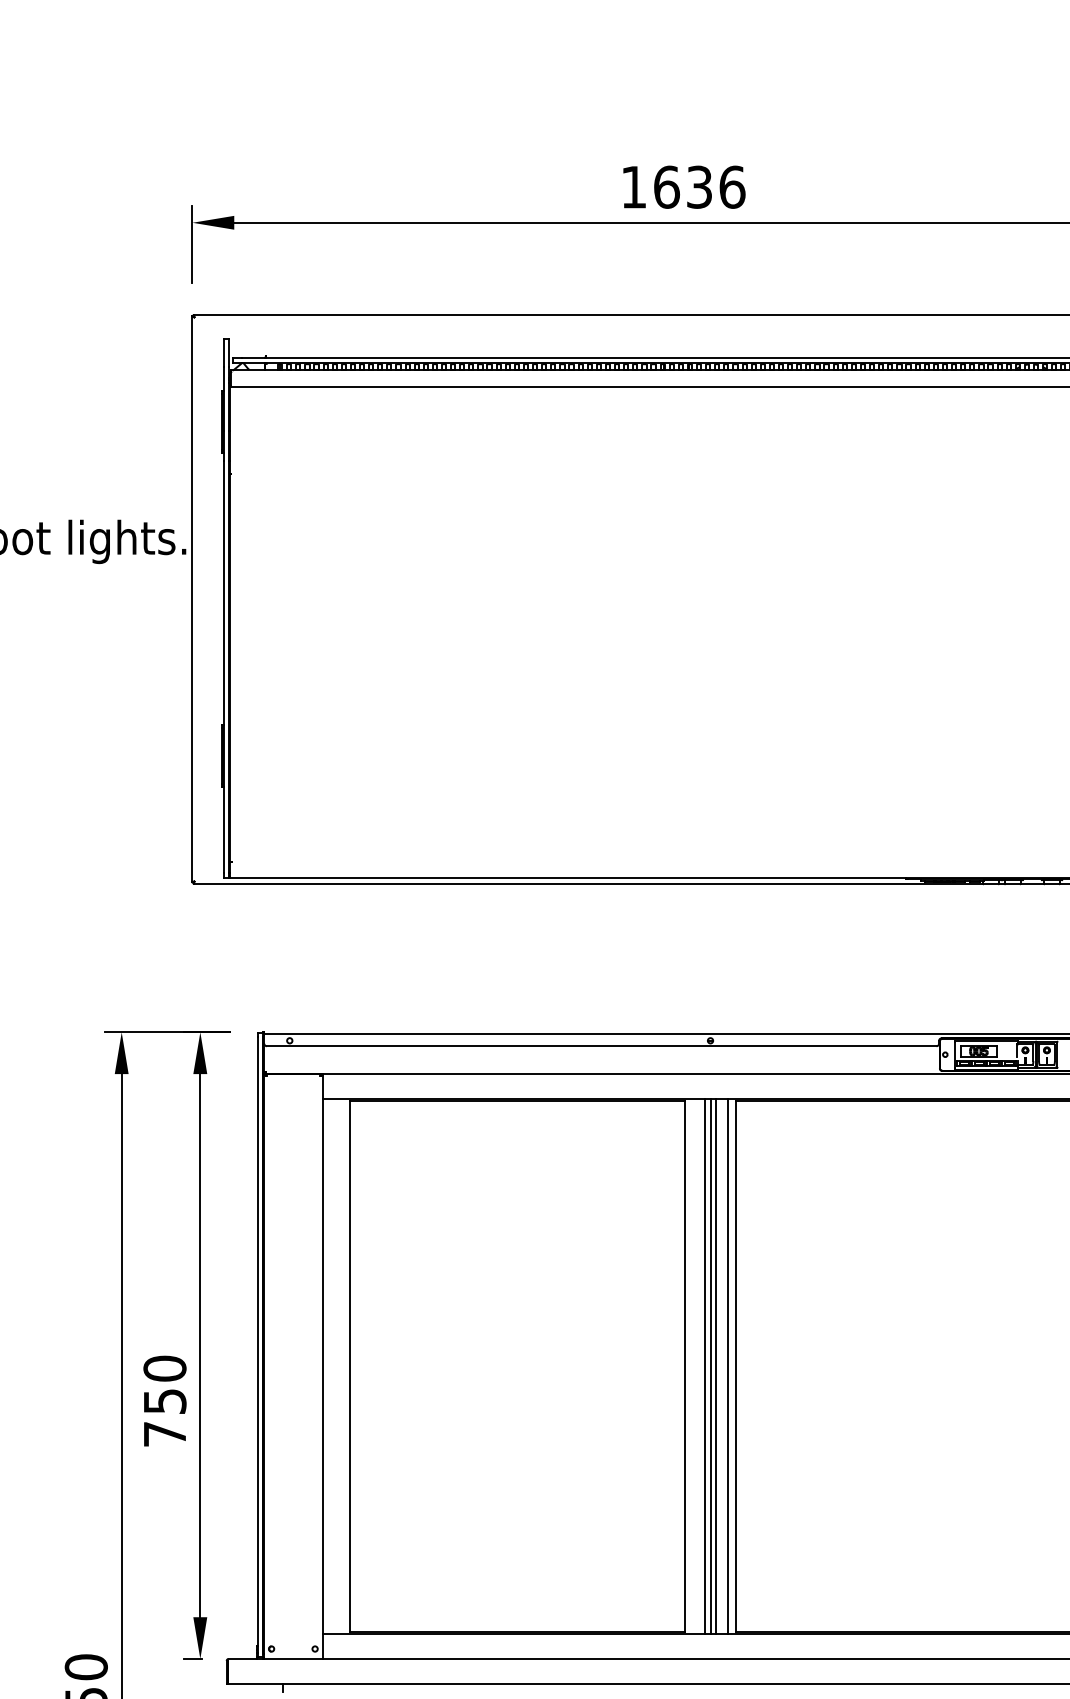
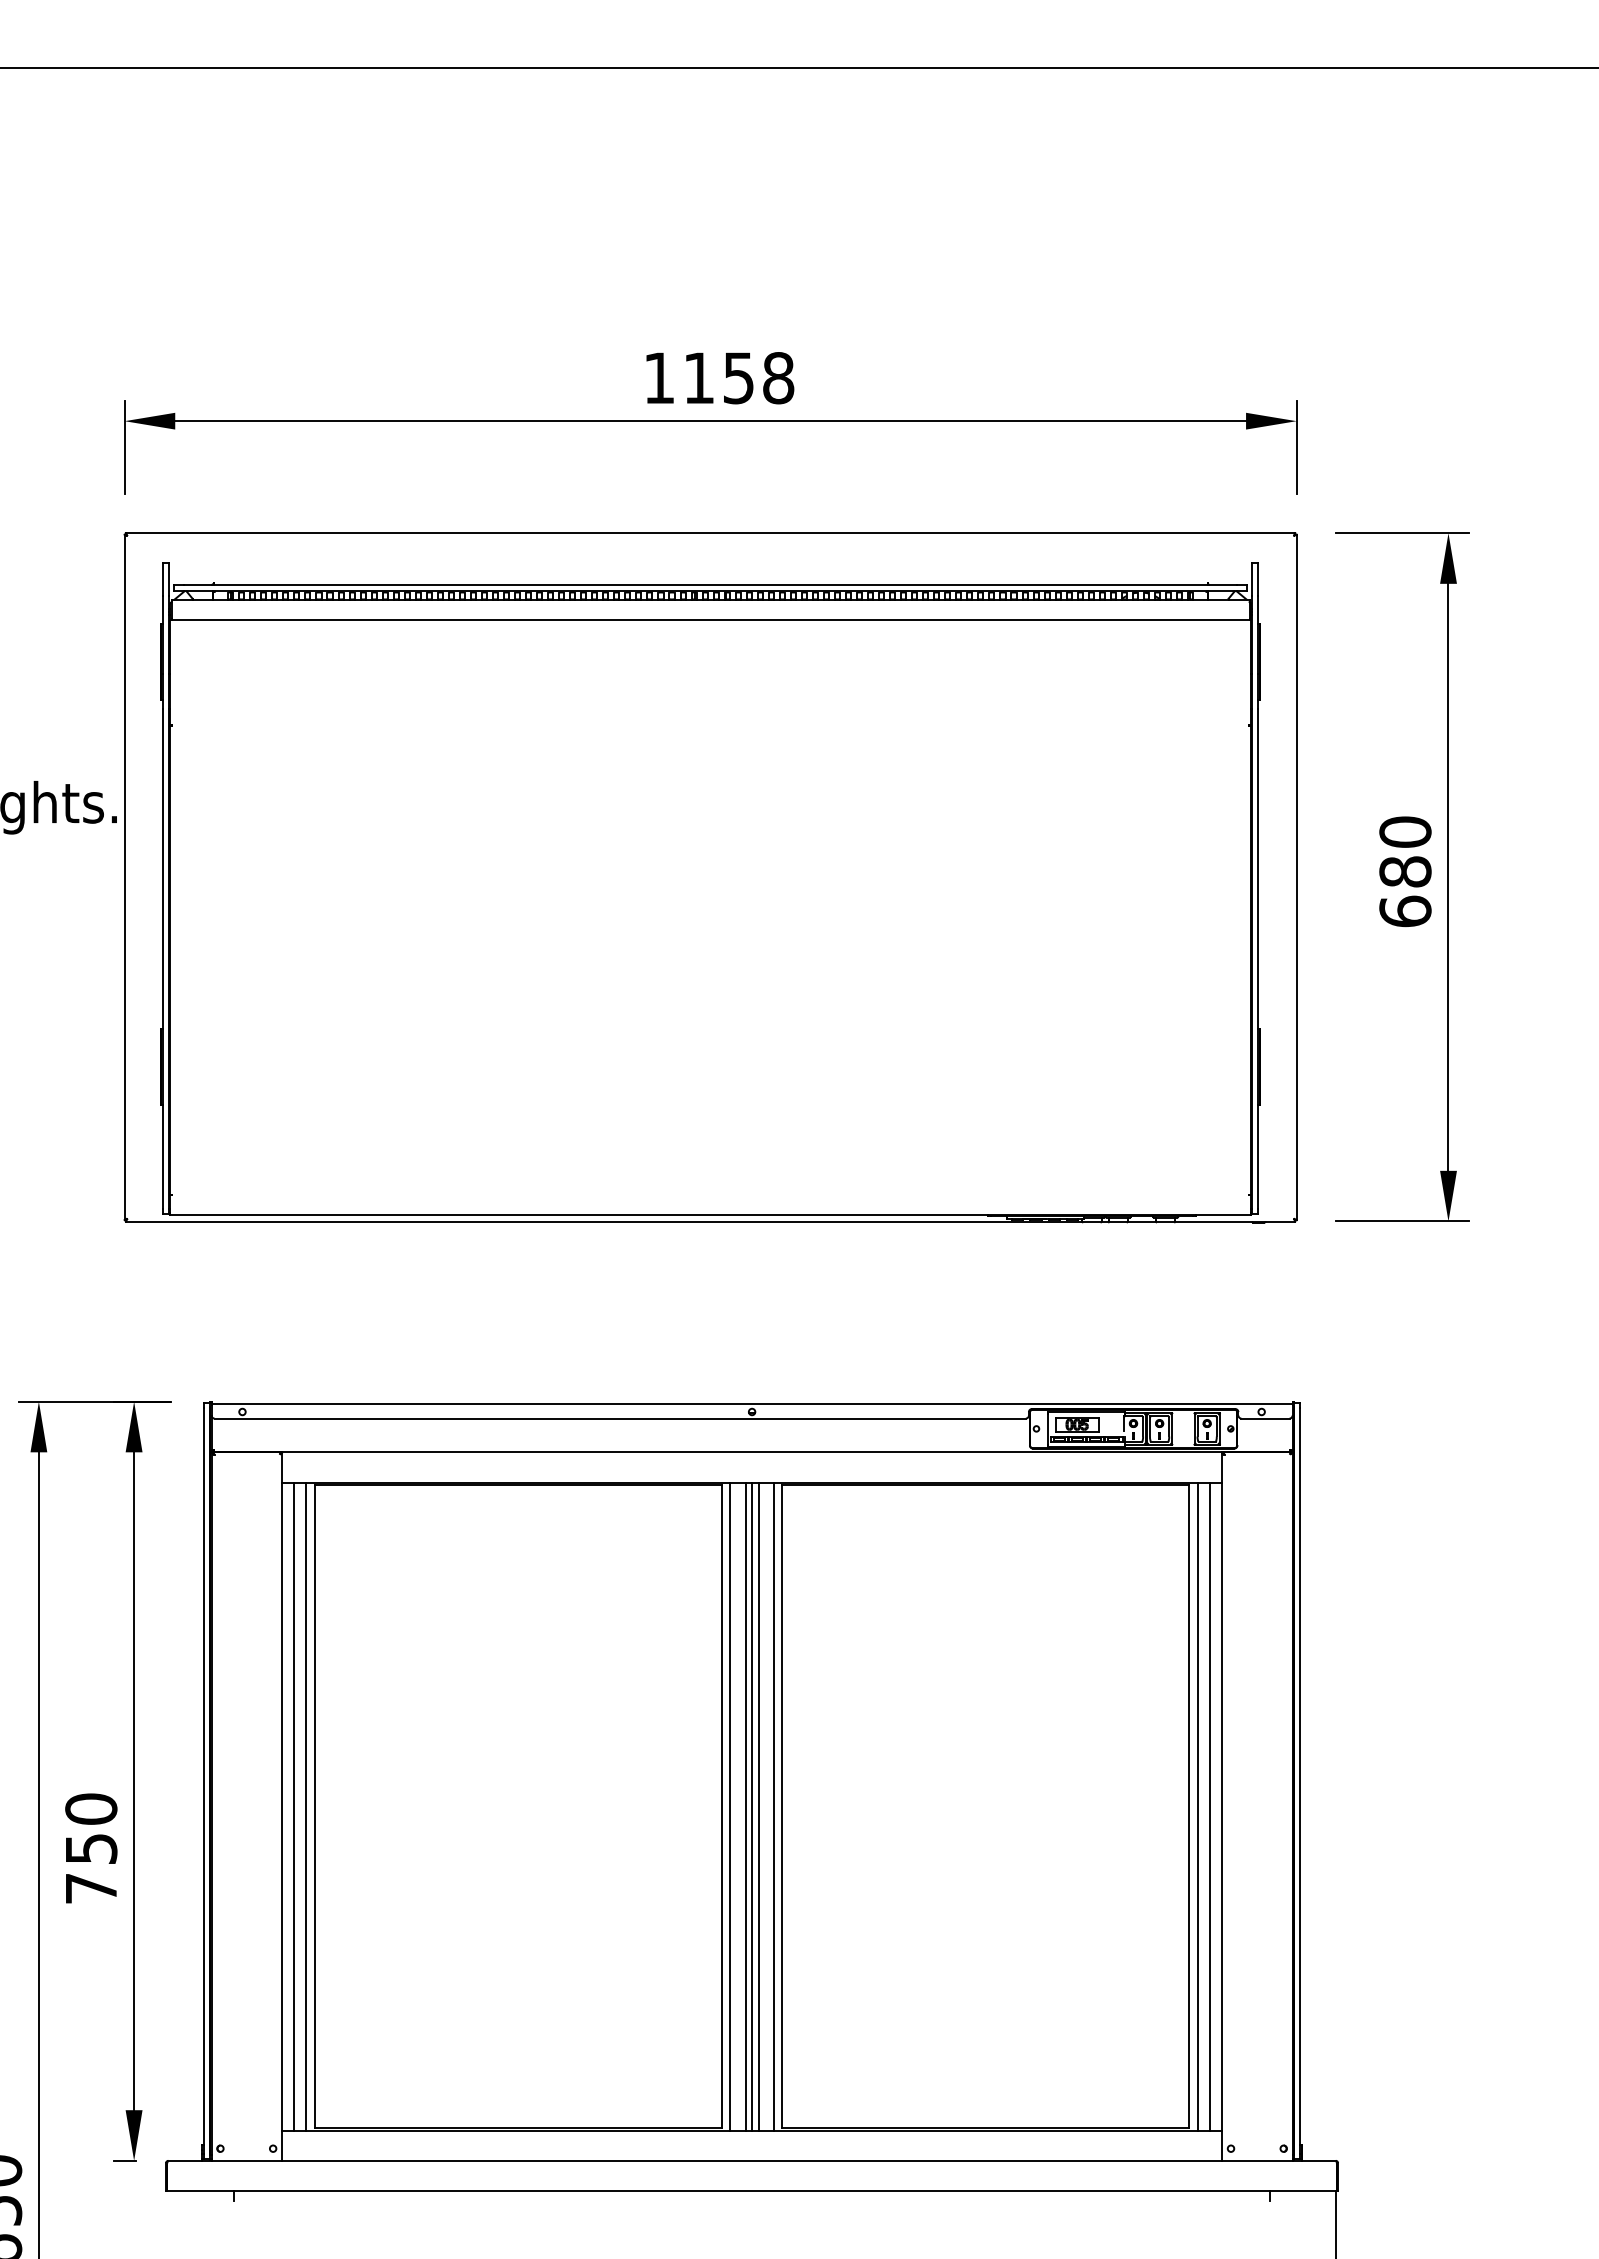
text: (699, 187) -> (738, 378), 1636 -> 1158
line: (332, 1366) -> (294, 1806), added
line: (342, 1366) -> (306, 1806), added
line: (692, 1366) -> (730, 1806), added

